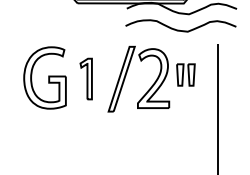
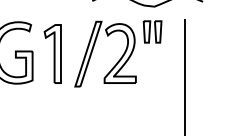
part: (185, 74) -> (152, 31), moved
part: (86, 78) -> (53, 53), size x1.43

